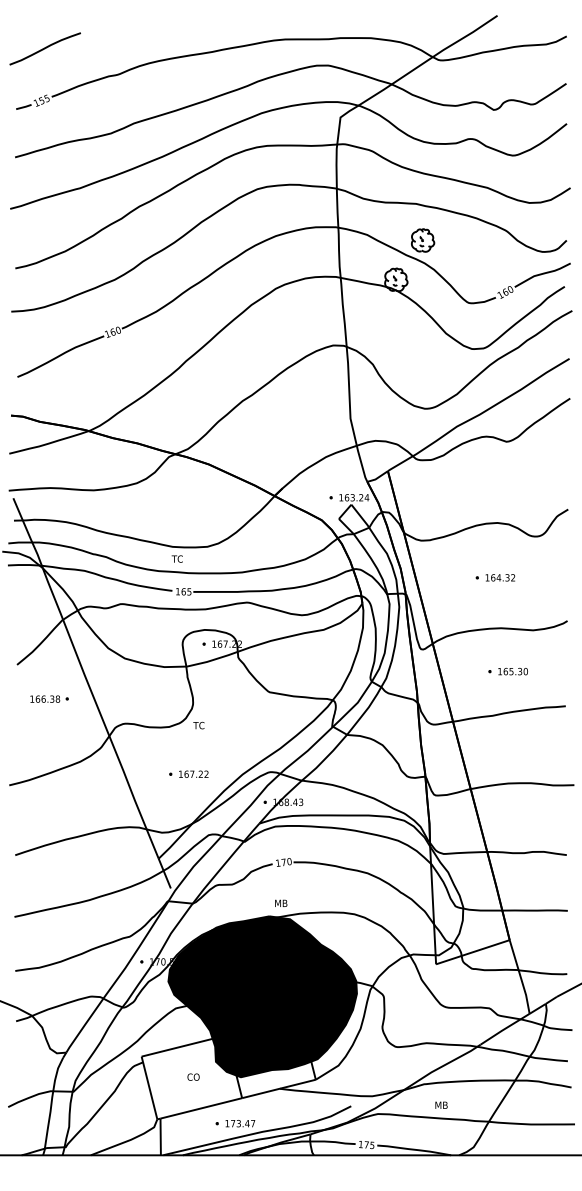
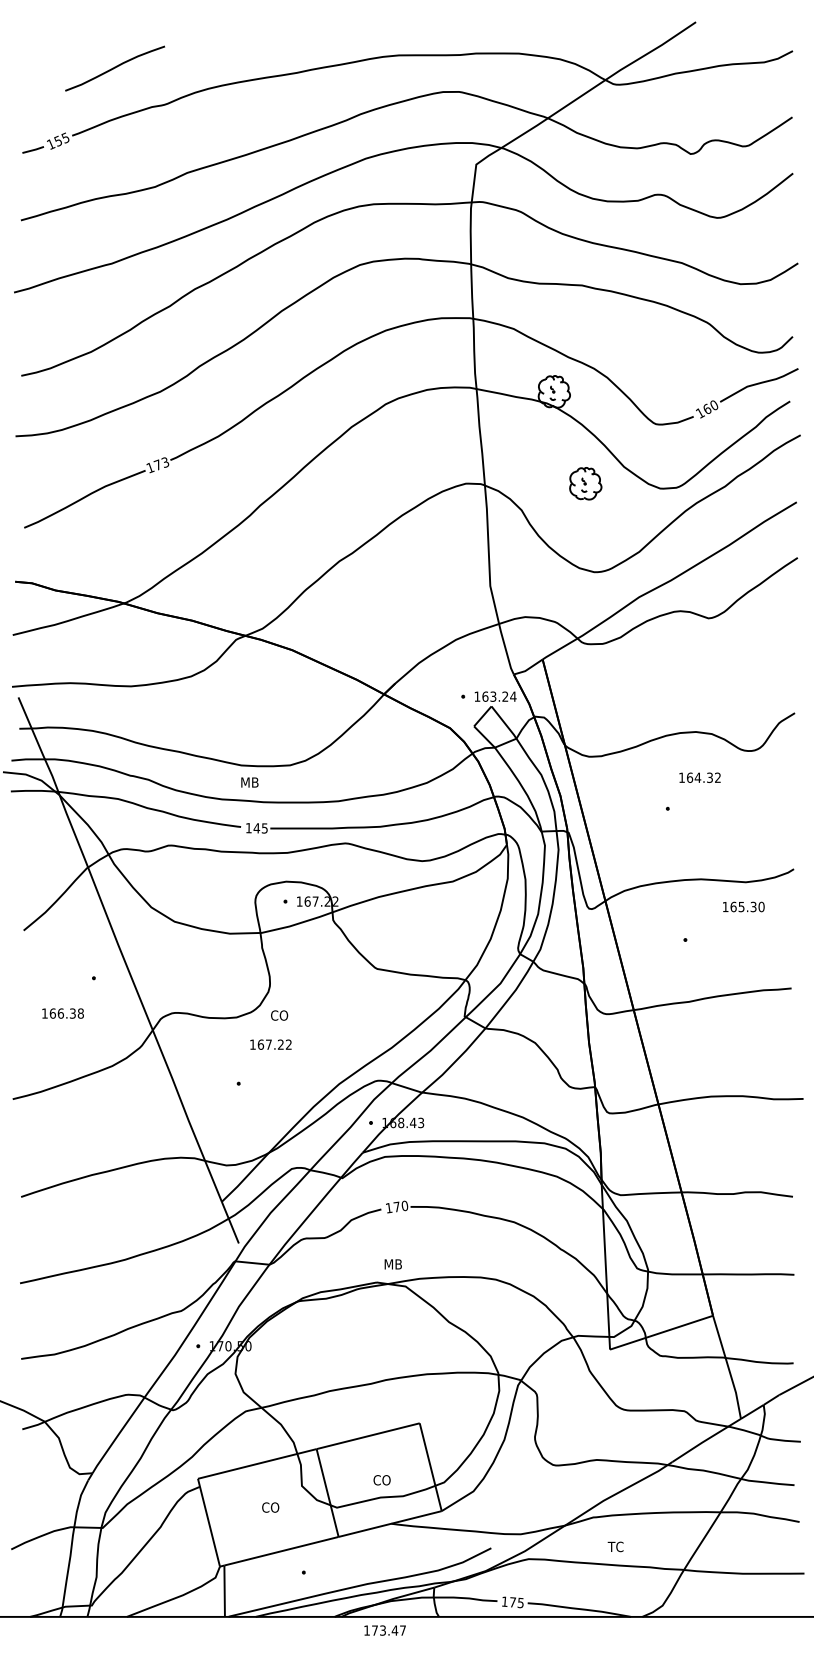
curve: (45, 48) -> (115, 68), moved
part: (422, 240) -> (585, 483), moved
text: (115, 331) -> (161, 464), 160 -> 173
text: (178, 559) -> (249, 782), TC -> MB
text: (500, 577) -> (699, 777), moved
text: (183, 591) -> (256, 828), 165 -> 145
text: (512, 671) -> (743, 906), moved
text: (44, 699) -> (62, 1013), moved
text: (199, 725) -> (279, 1015), TC -> CO
text: (193, 774) -> (270, 1044), moved
fill: (262, 996) -> (367, 1394), removed
text: (440, 1105) -> (616, 1546), MB -> TC
text: (239, 1123) -> (384, 1630), moved

